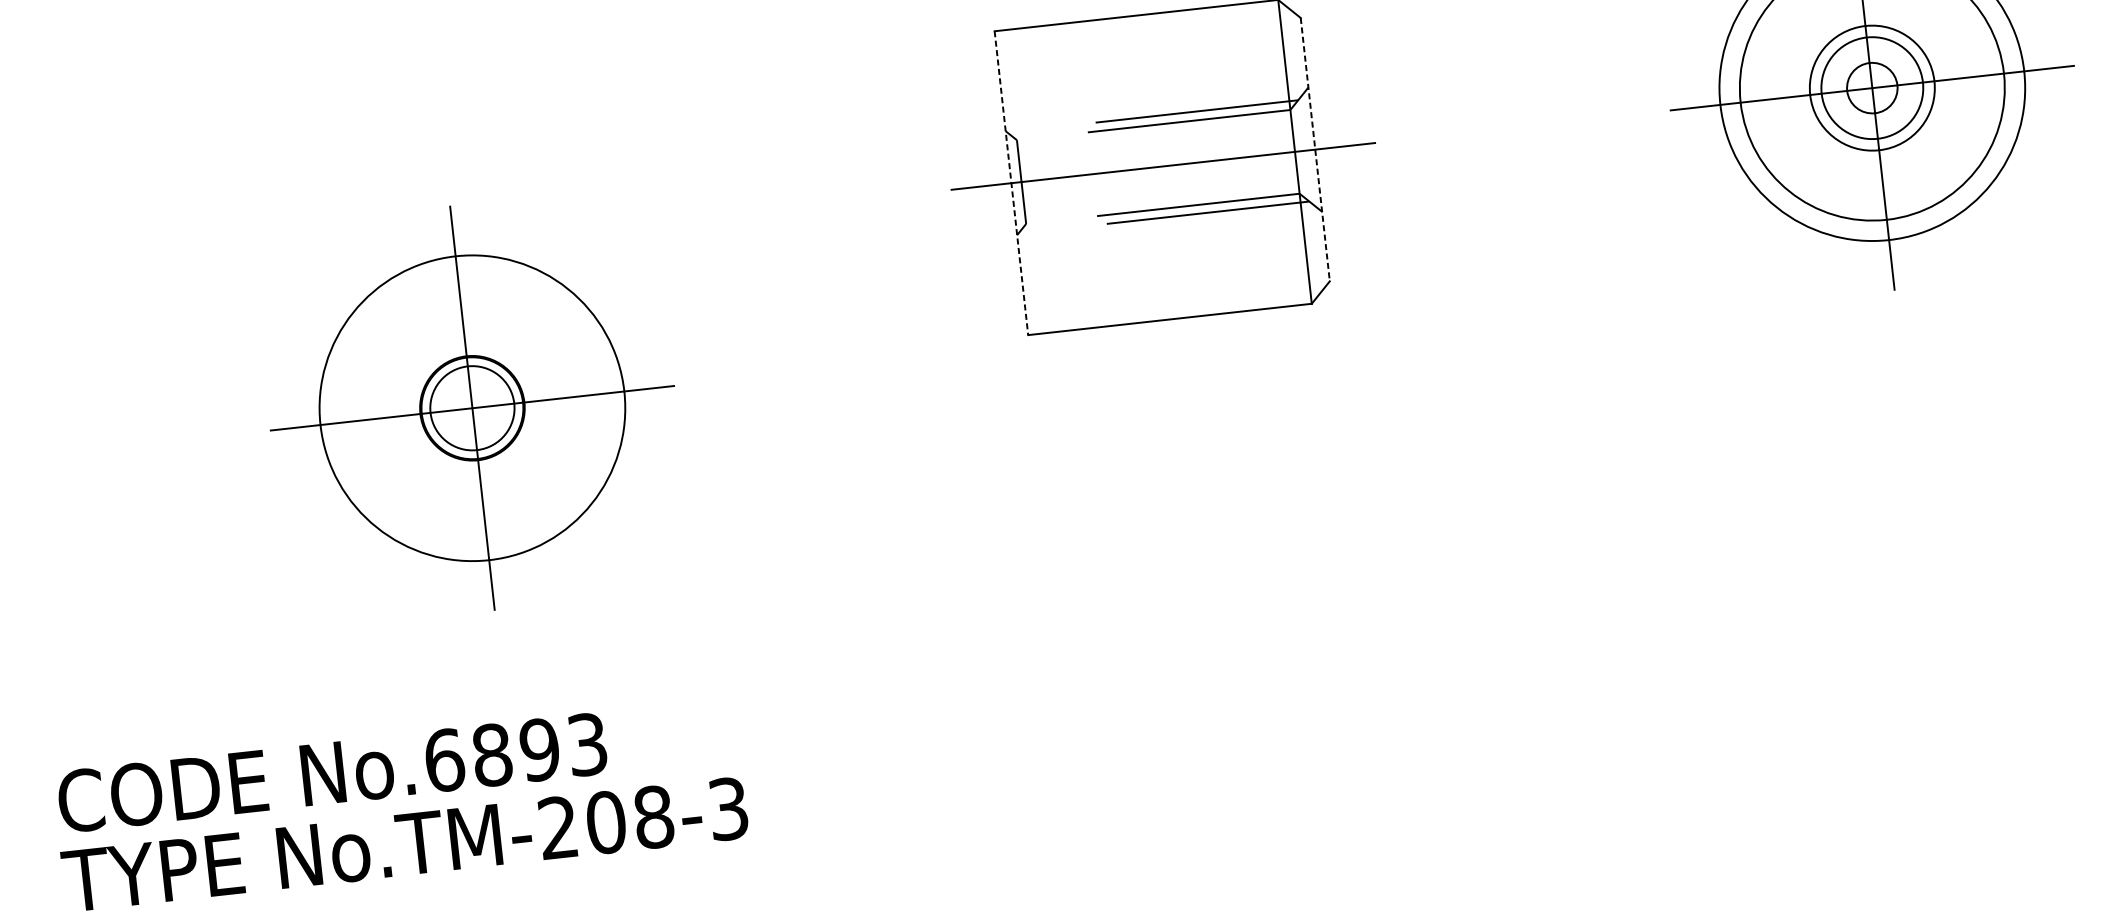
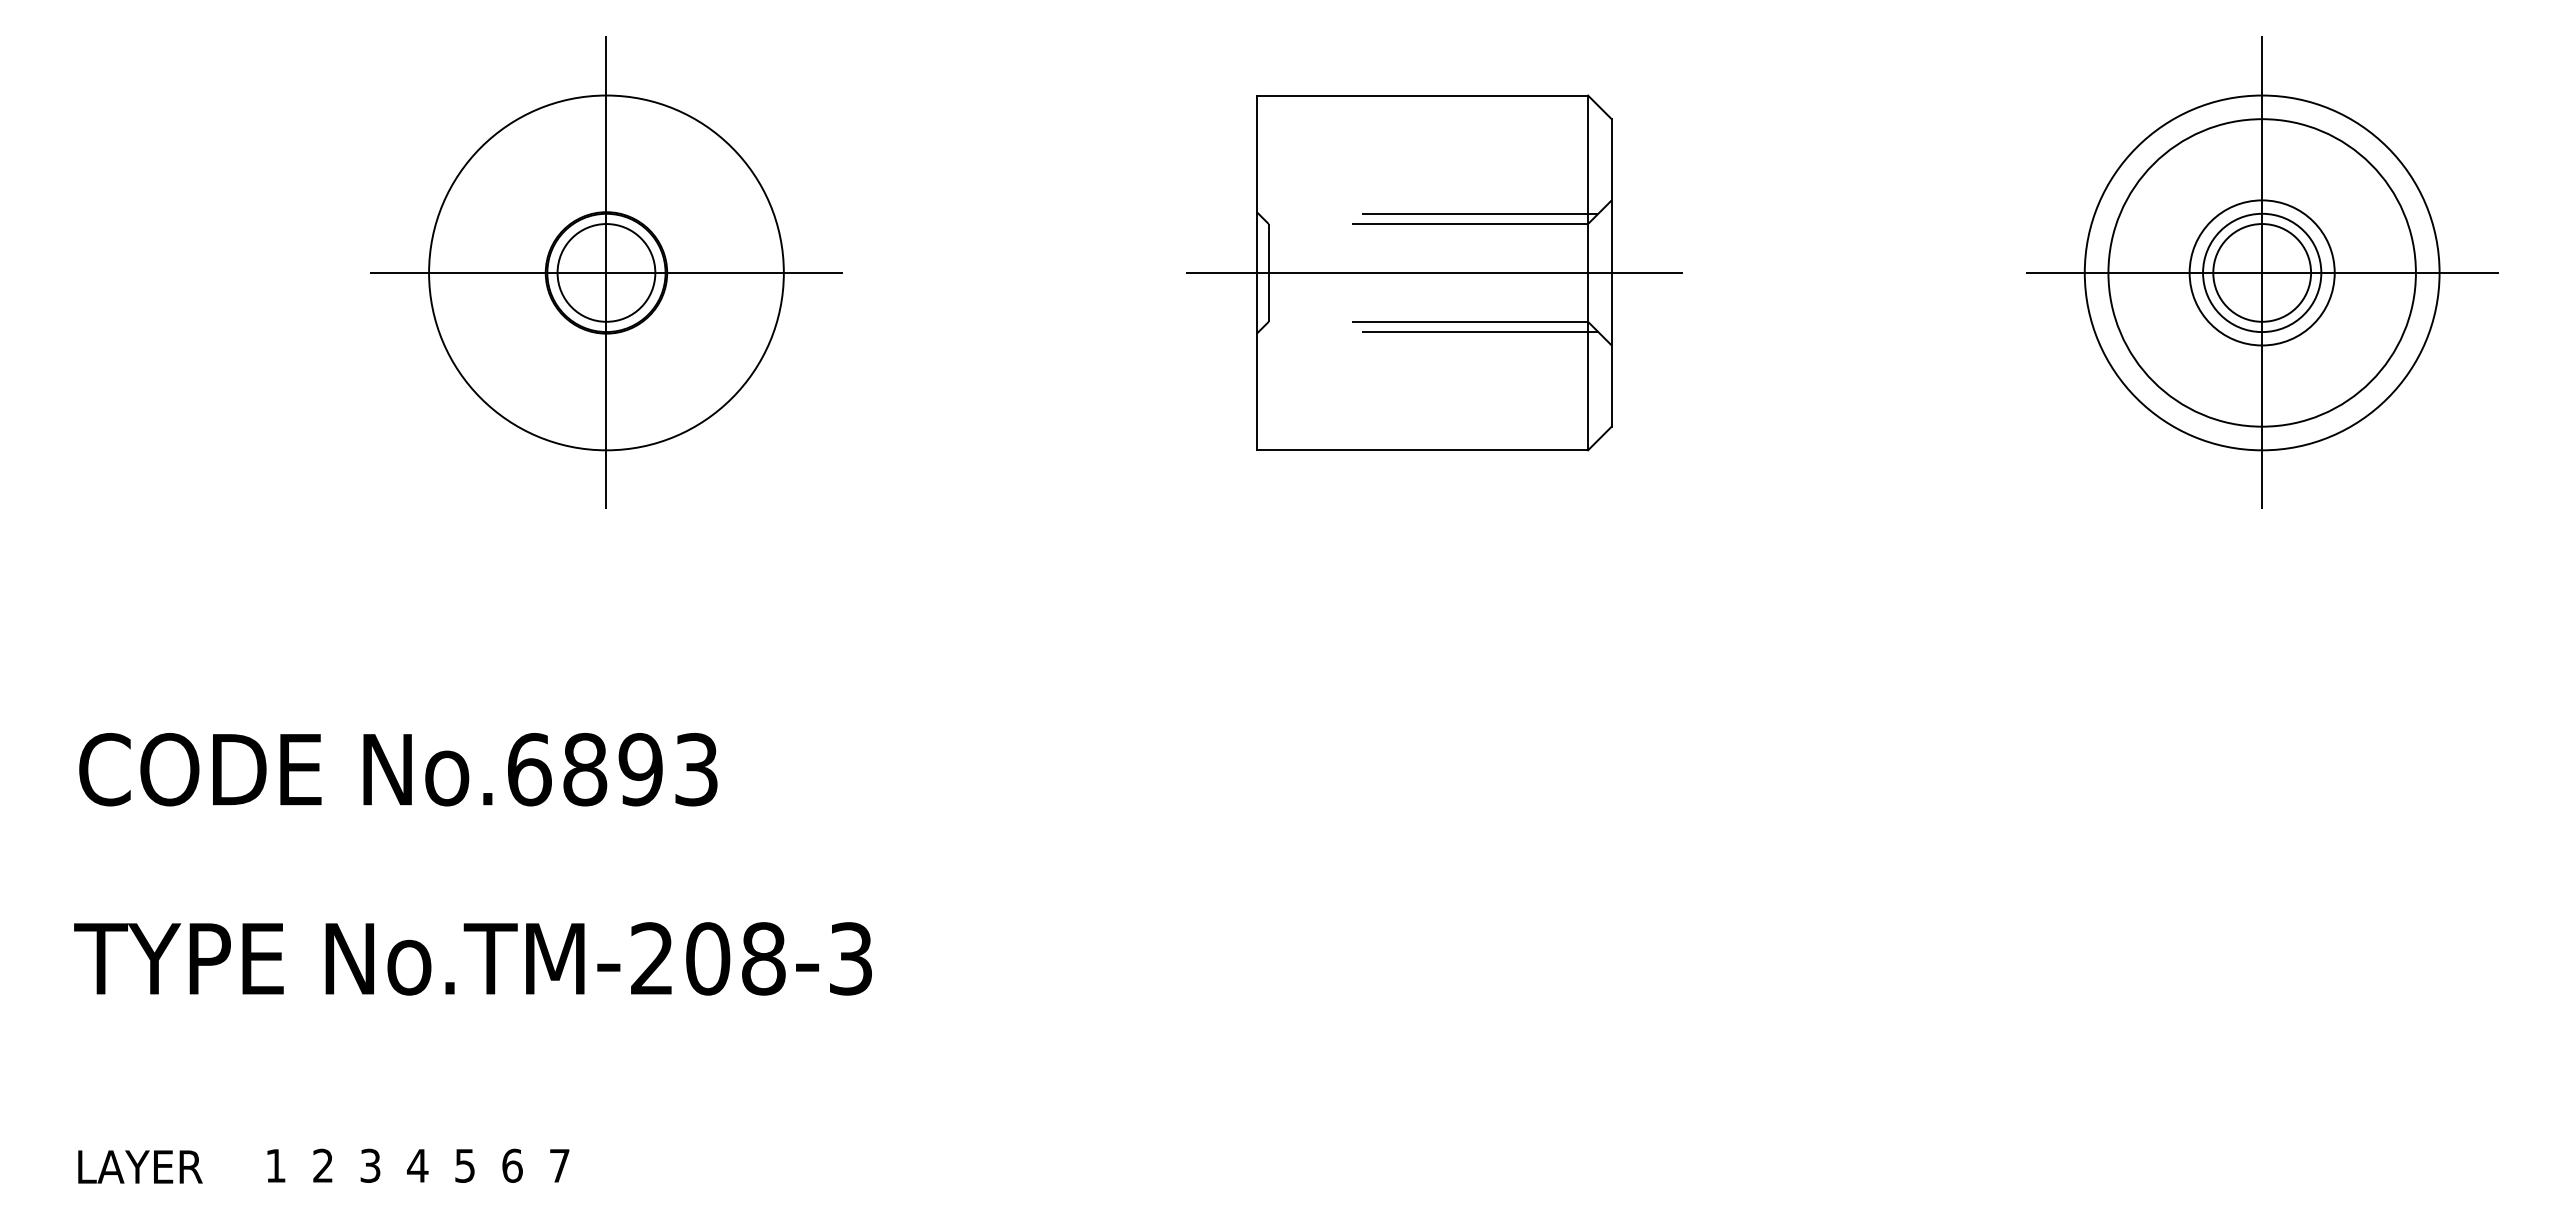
circle: (1872, 87) -> (2262, 272), size x1.67
line: (1315, 149) -> (1611, 272), dashed -> solid
line: (1011, 183) -> (1256, 273), dashed -> solid
part: (472, 407) -> (606, 272), moved
text: (332, 772) -> (398, 769), moved

